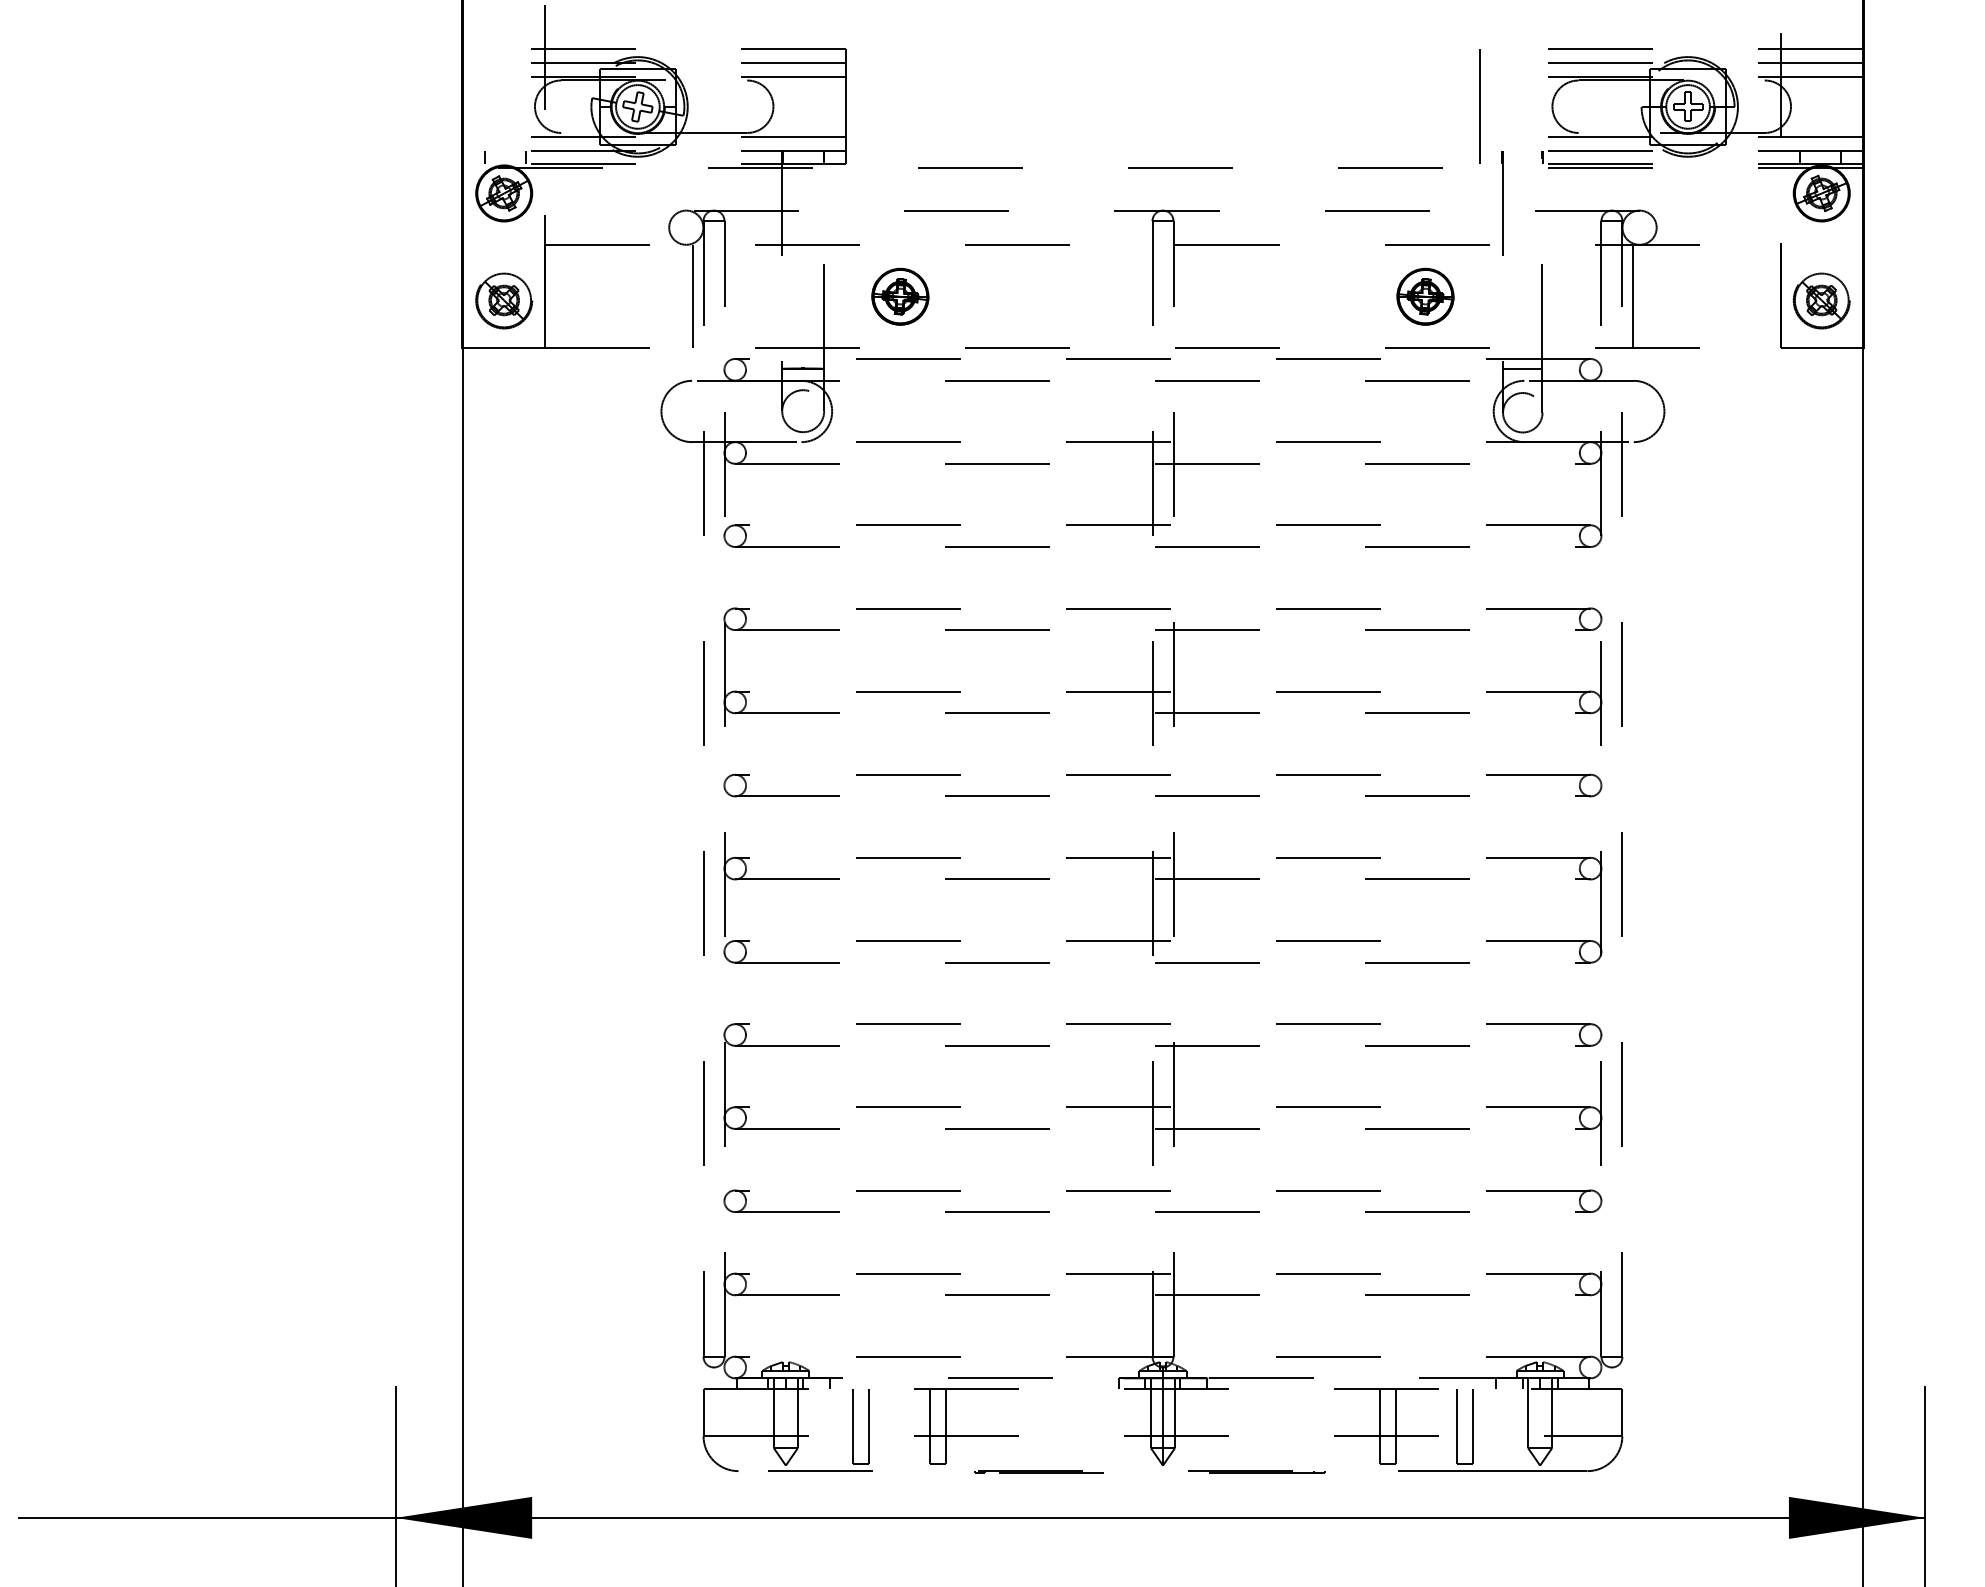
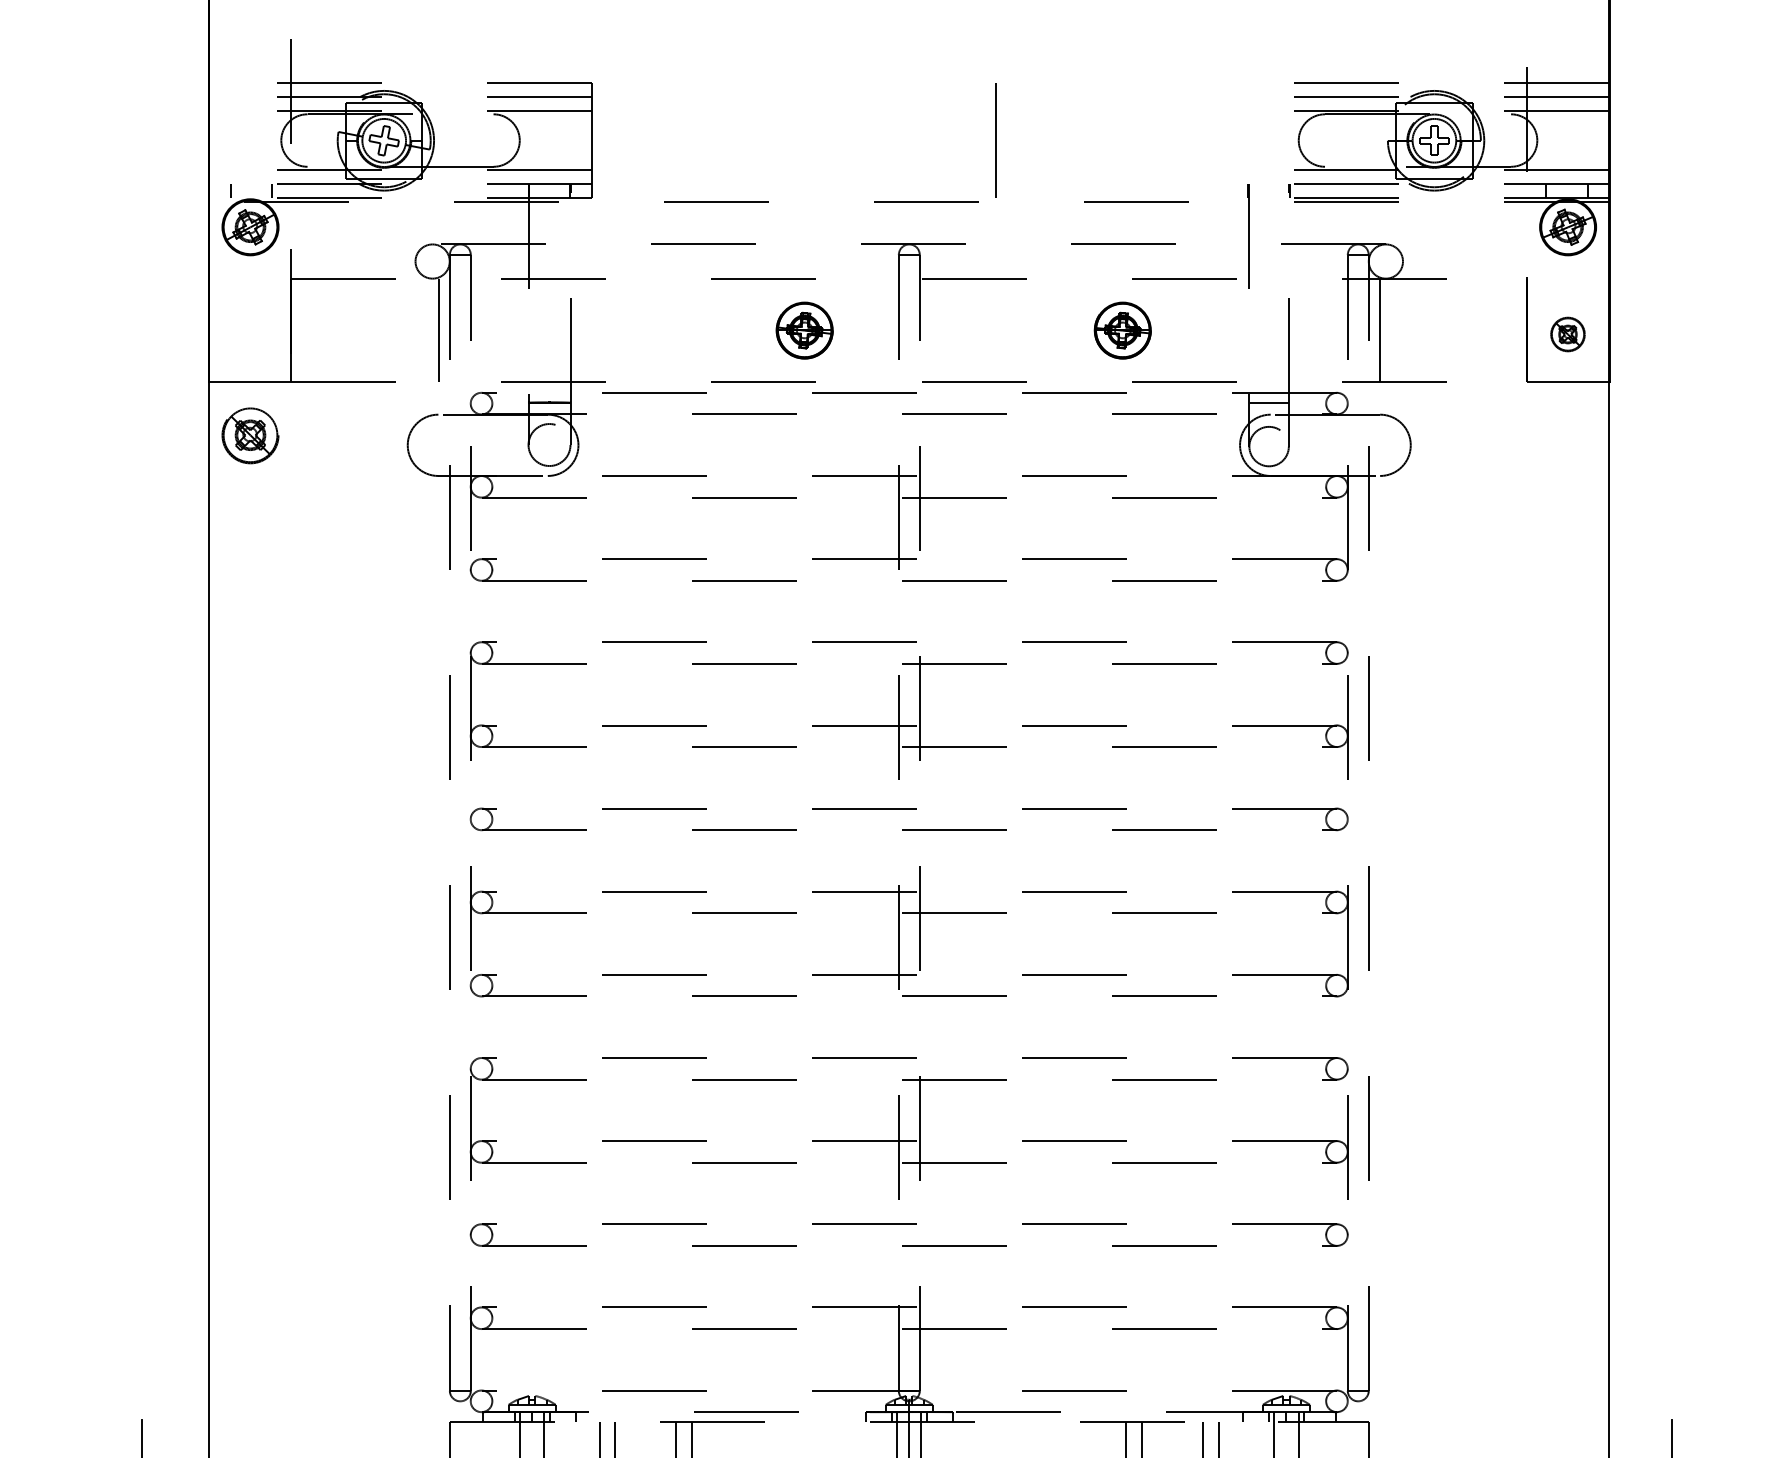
line: (1479, 106) -> (994, 140), moved
part: (900, 296) -> (804, 330), moved
part: (1425, 296) -> (1122, 330), moved
part: (504, 300) -> (250, 435), moved
part: (1821, 300) -> (1567, 334), size x0.6

